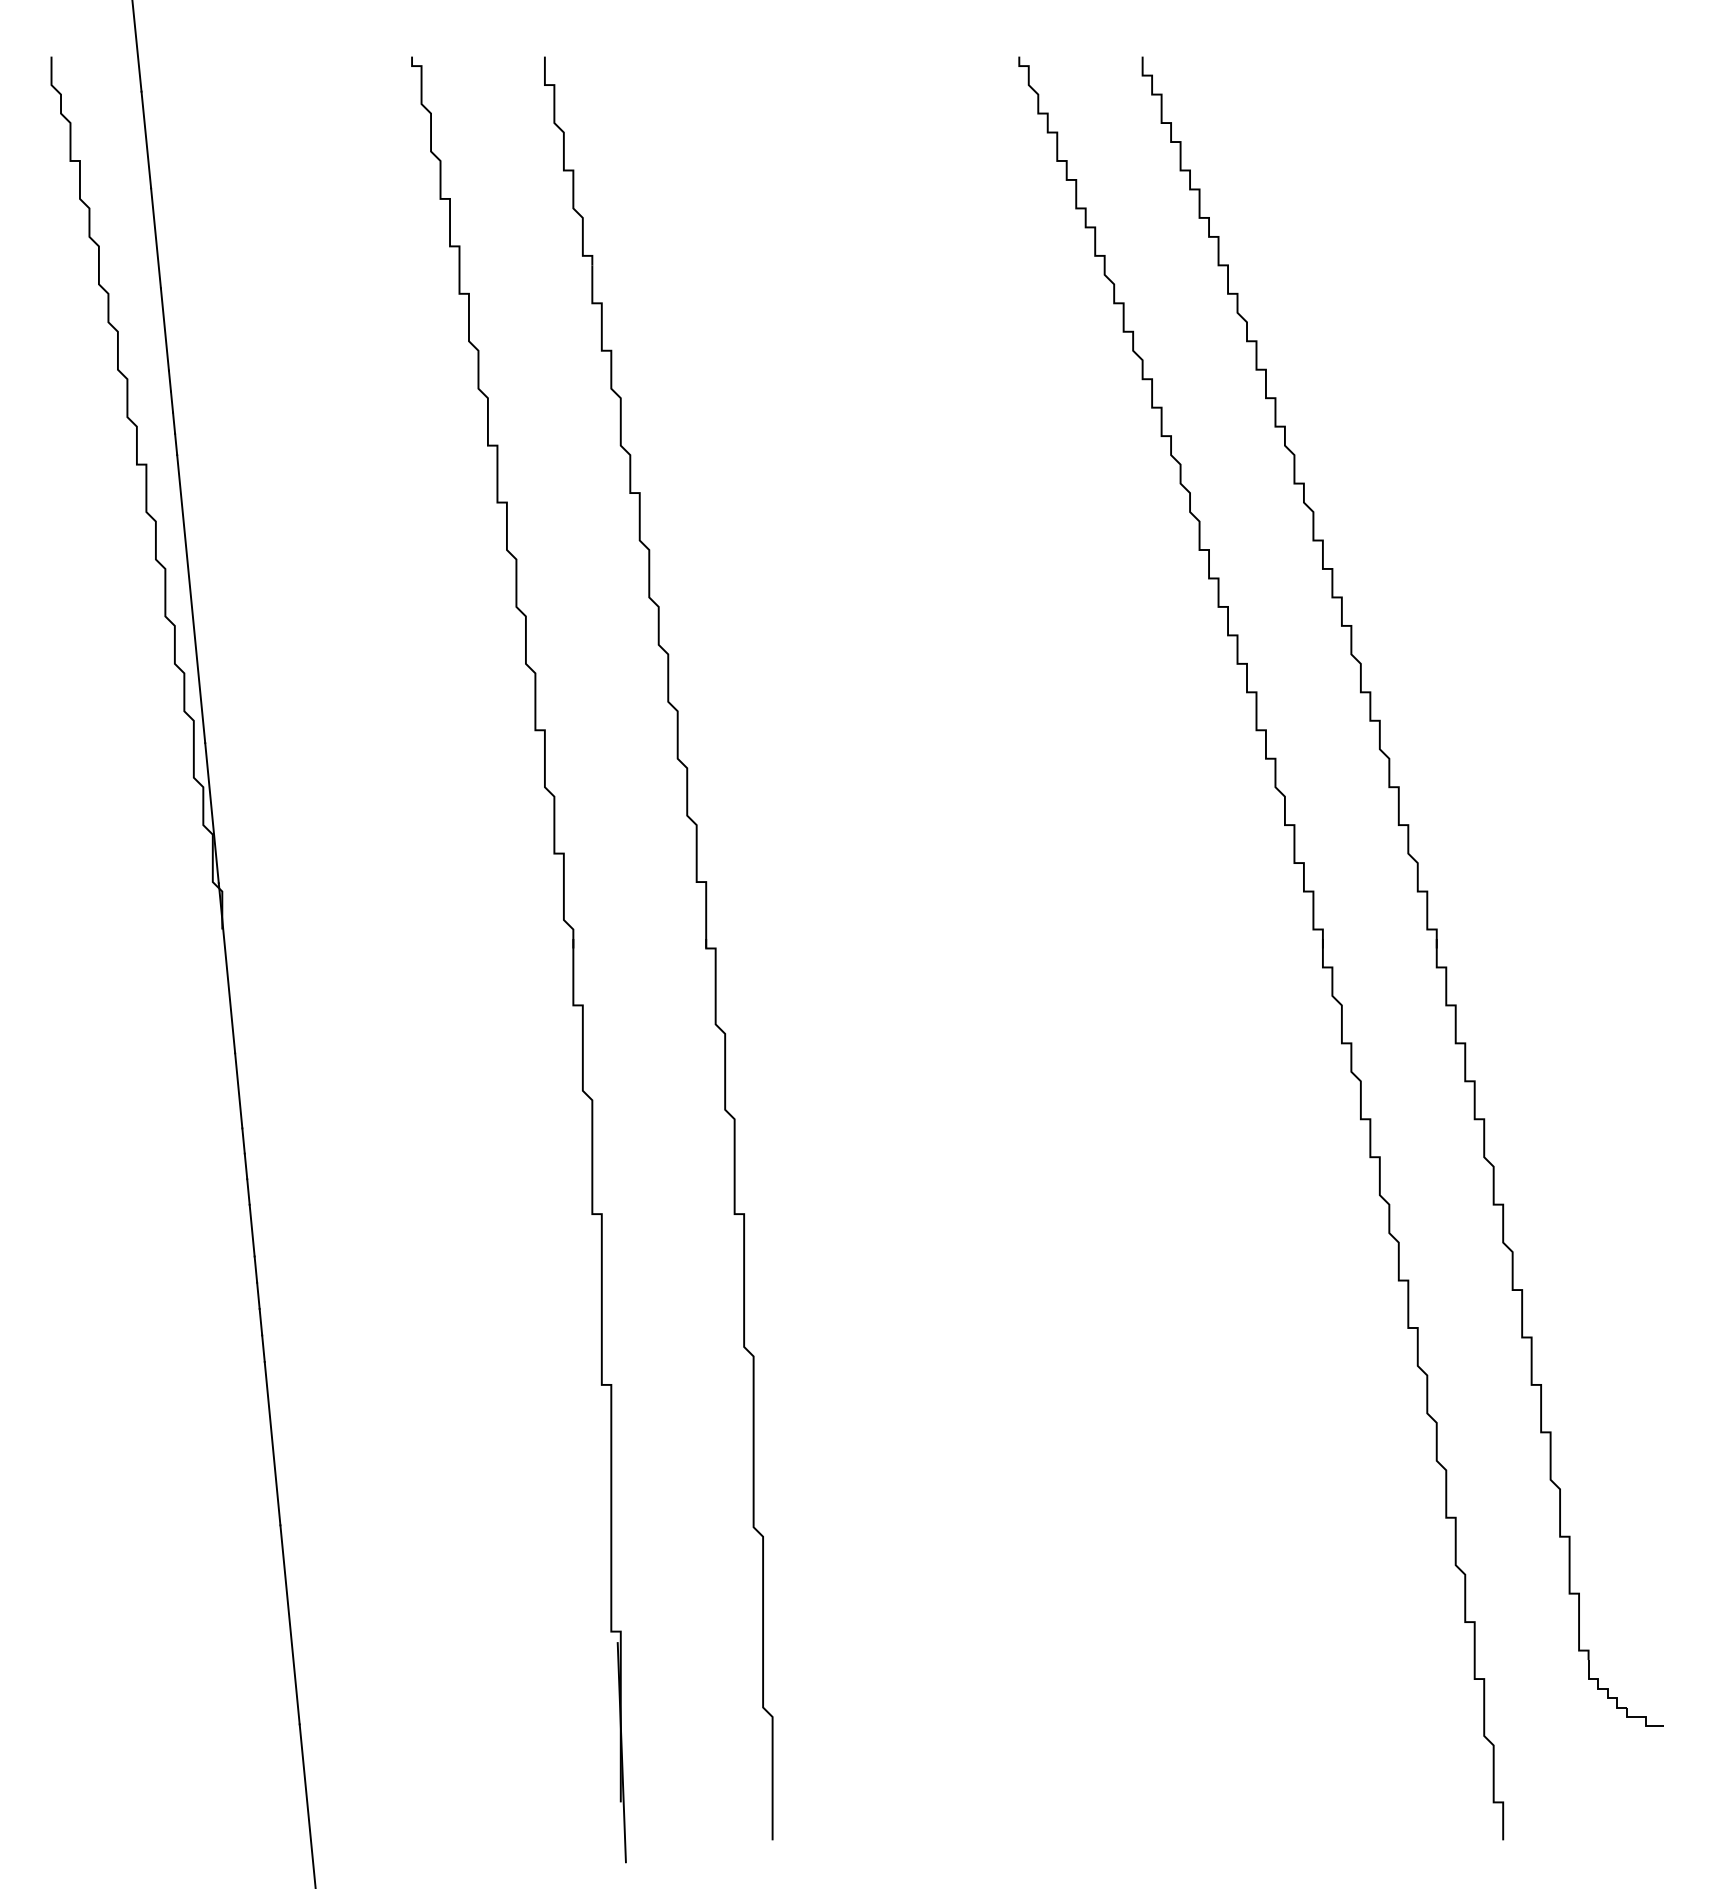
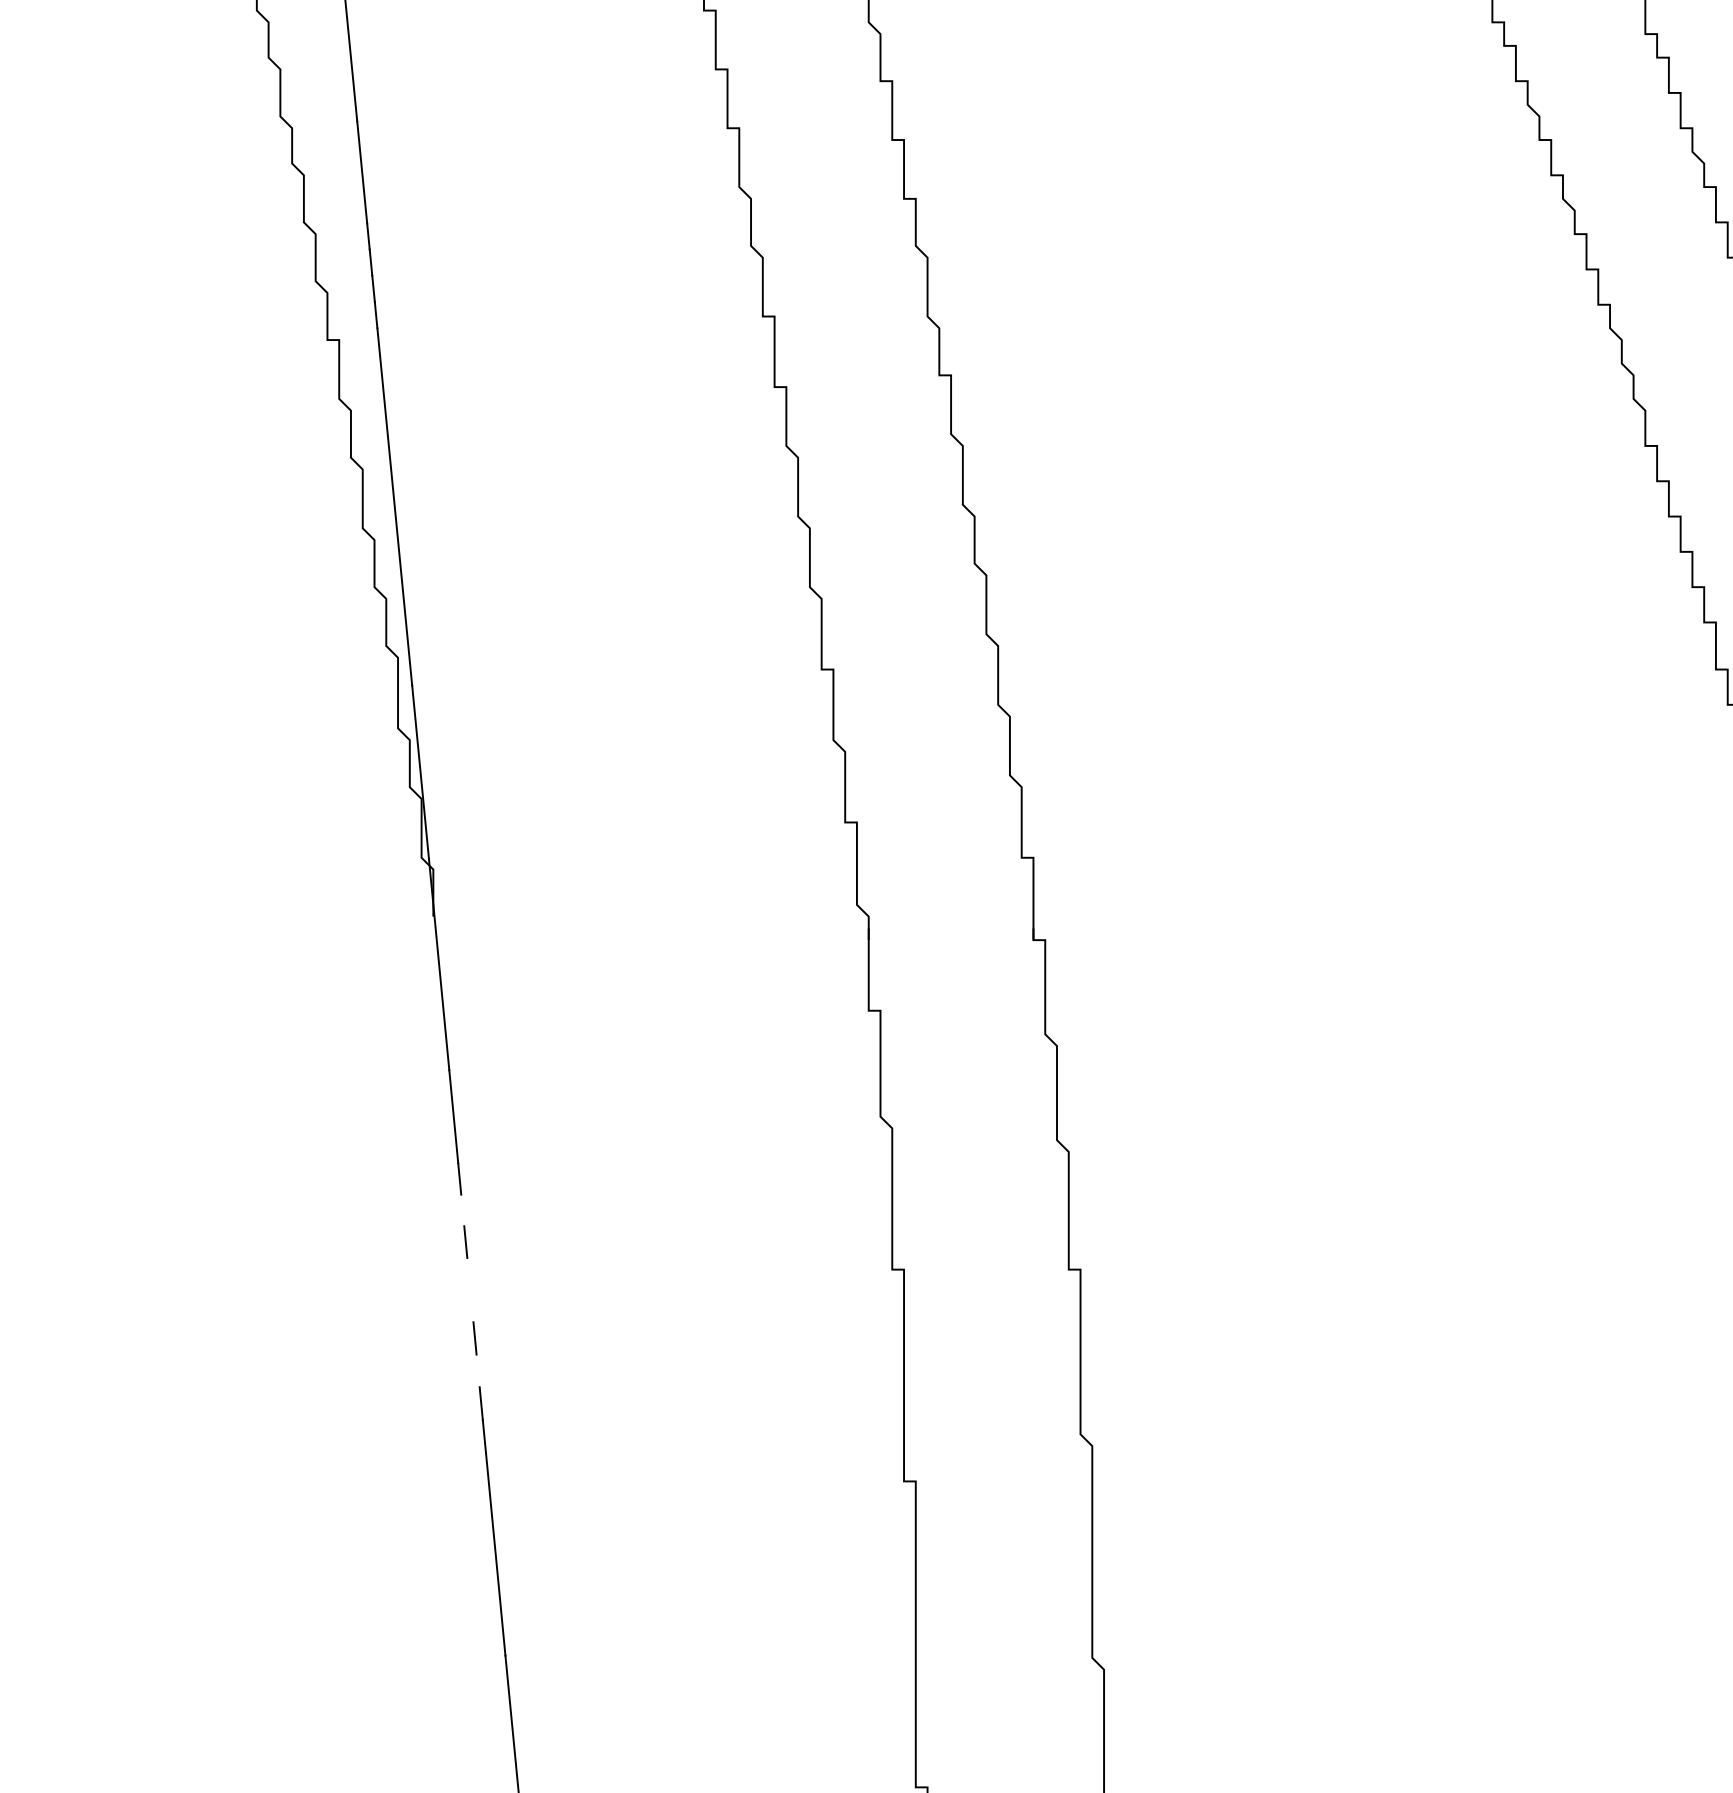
line: (245, 1166) -> (462, 1210), removed
line: (251, 1230) -> (469, 1289), removed
line: (258, 1295) -> (478, 1370), removed

